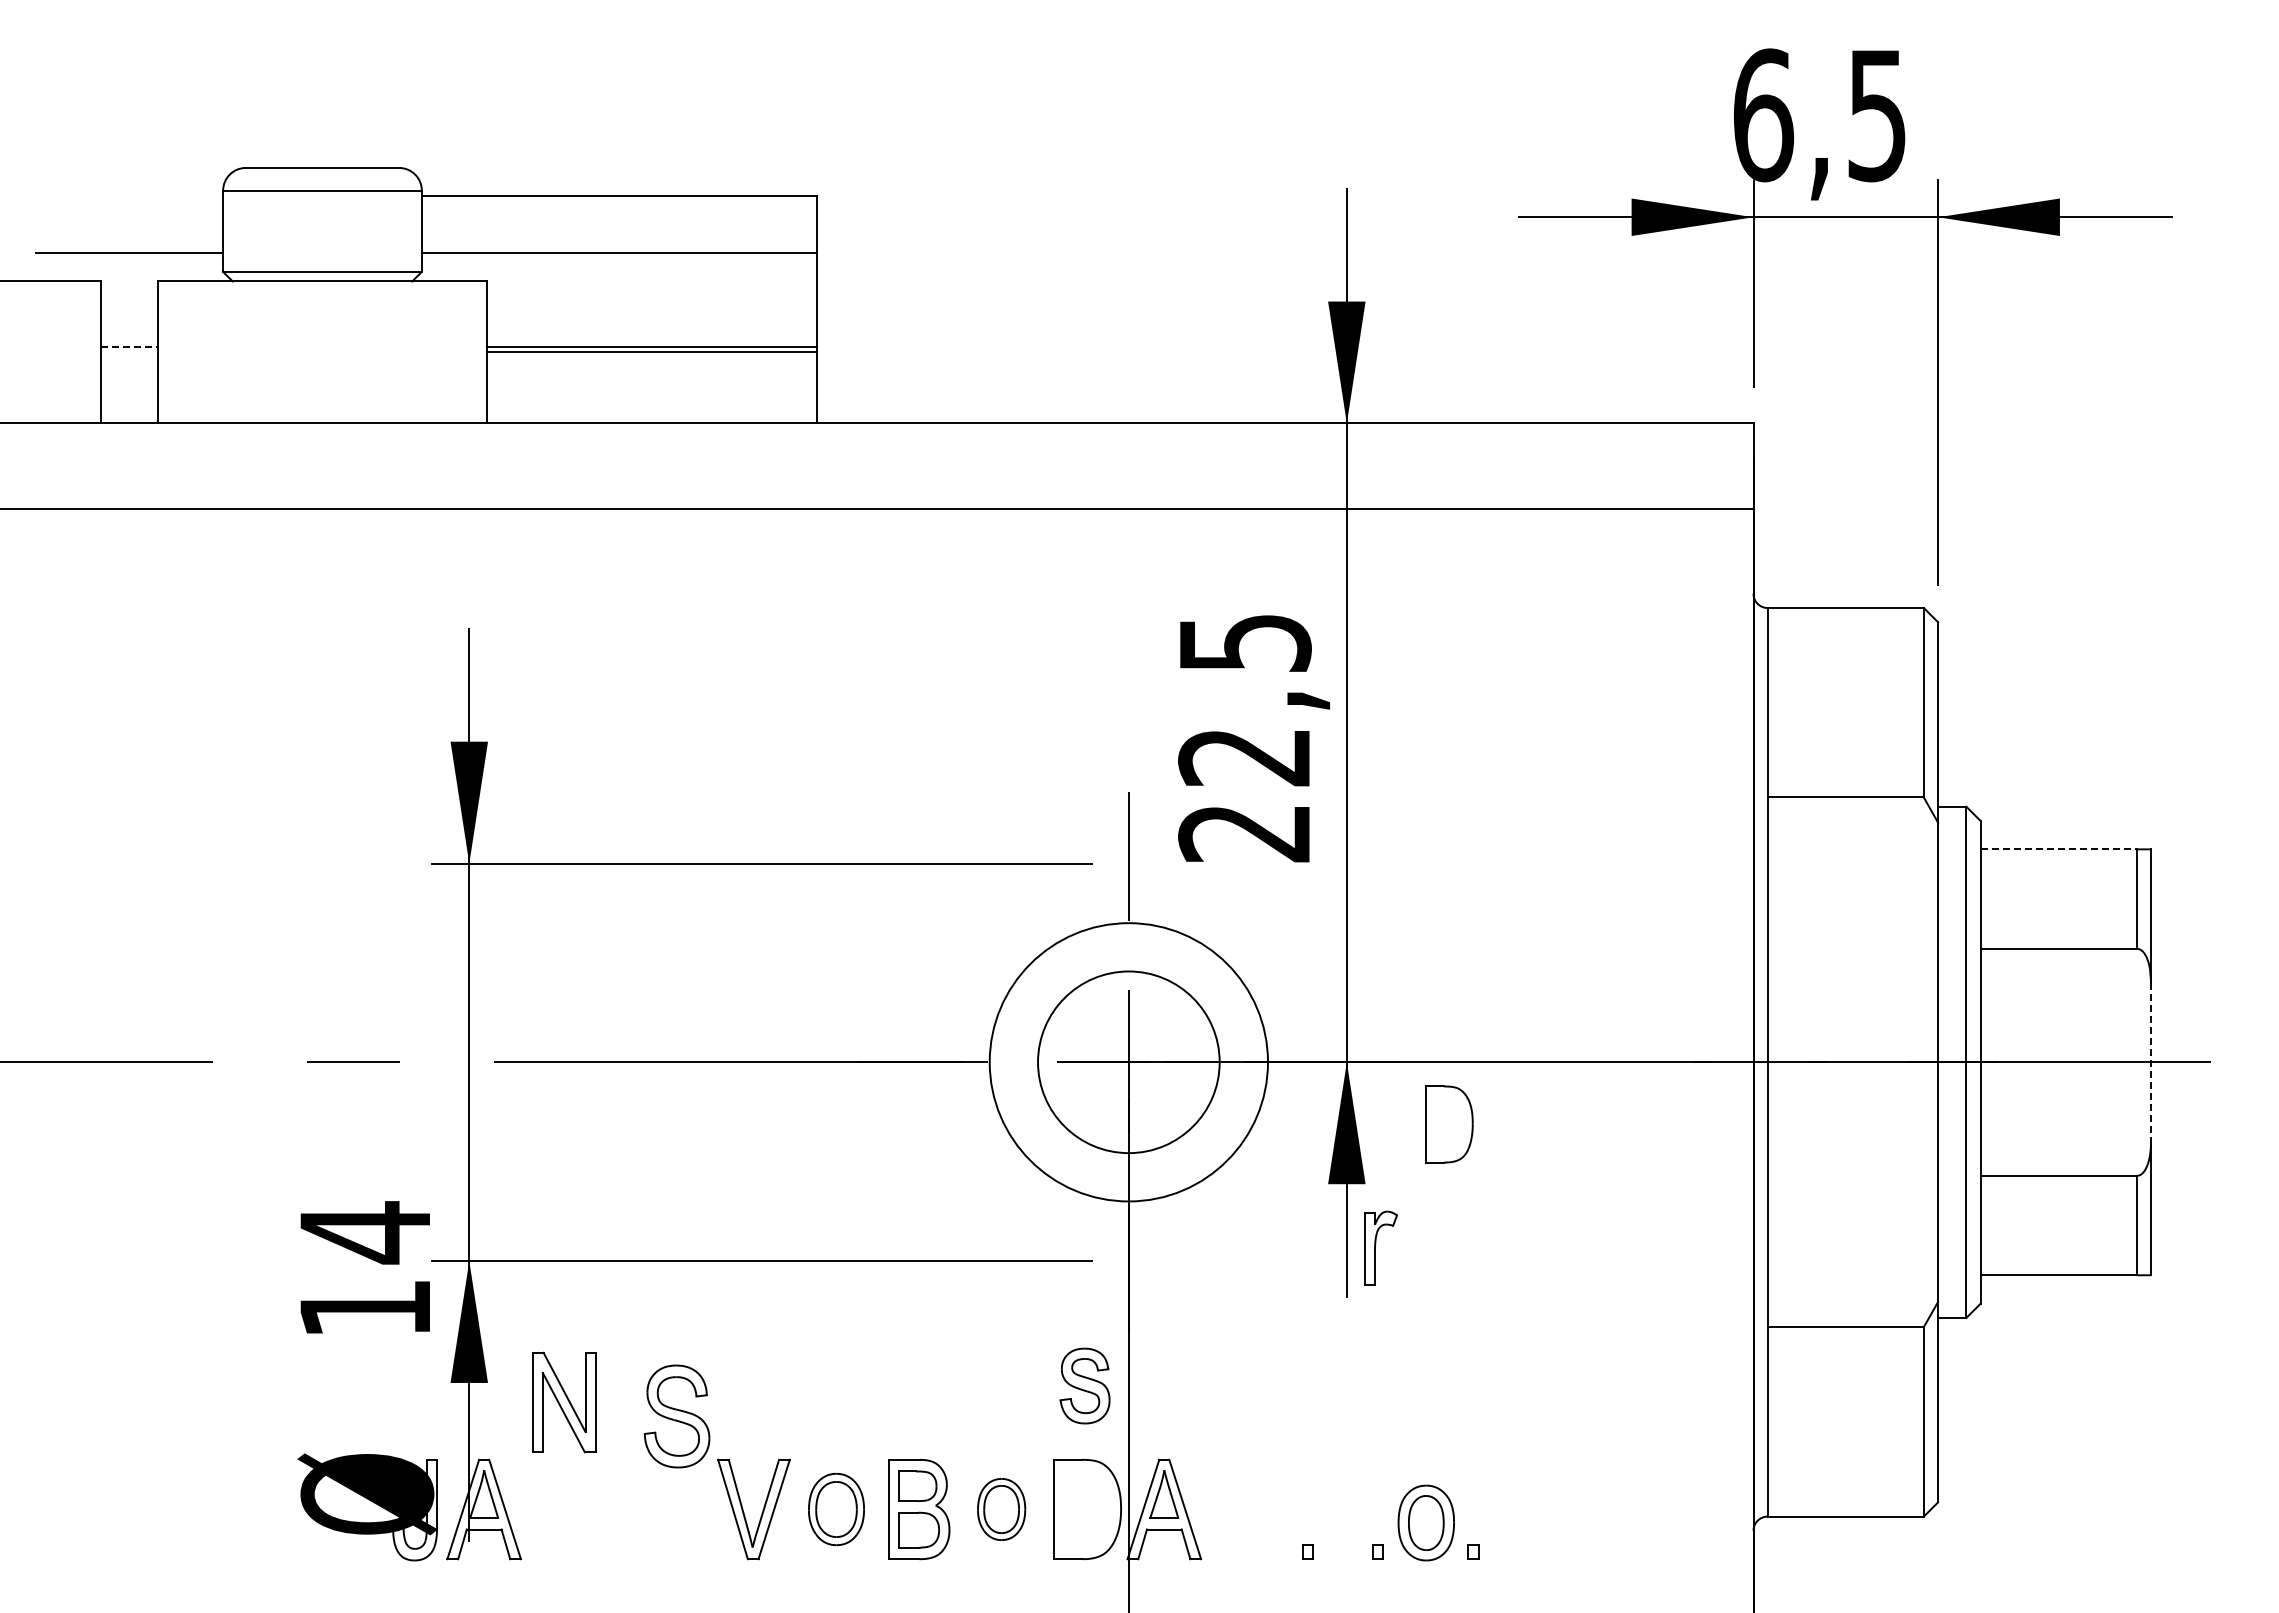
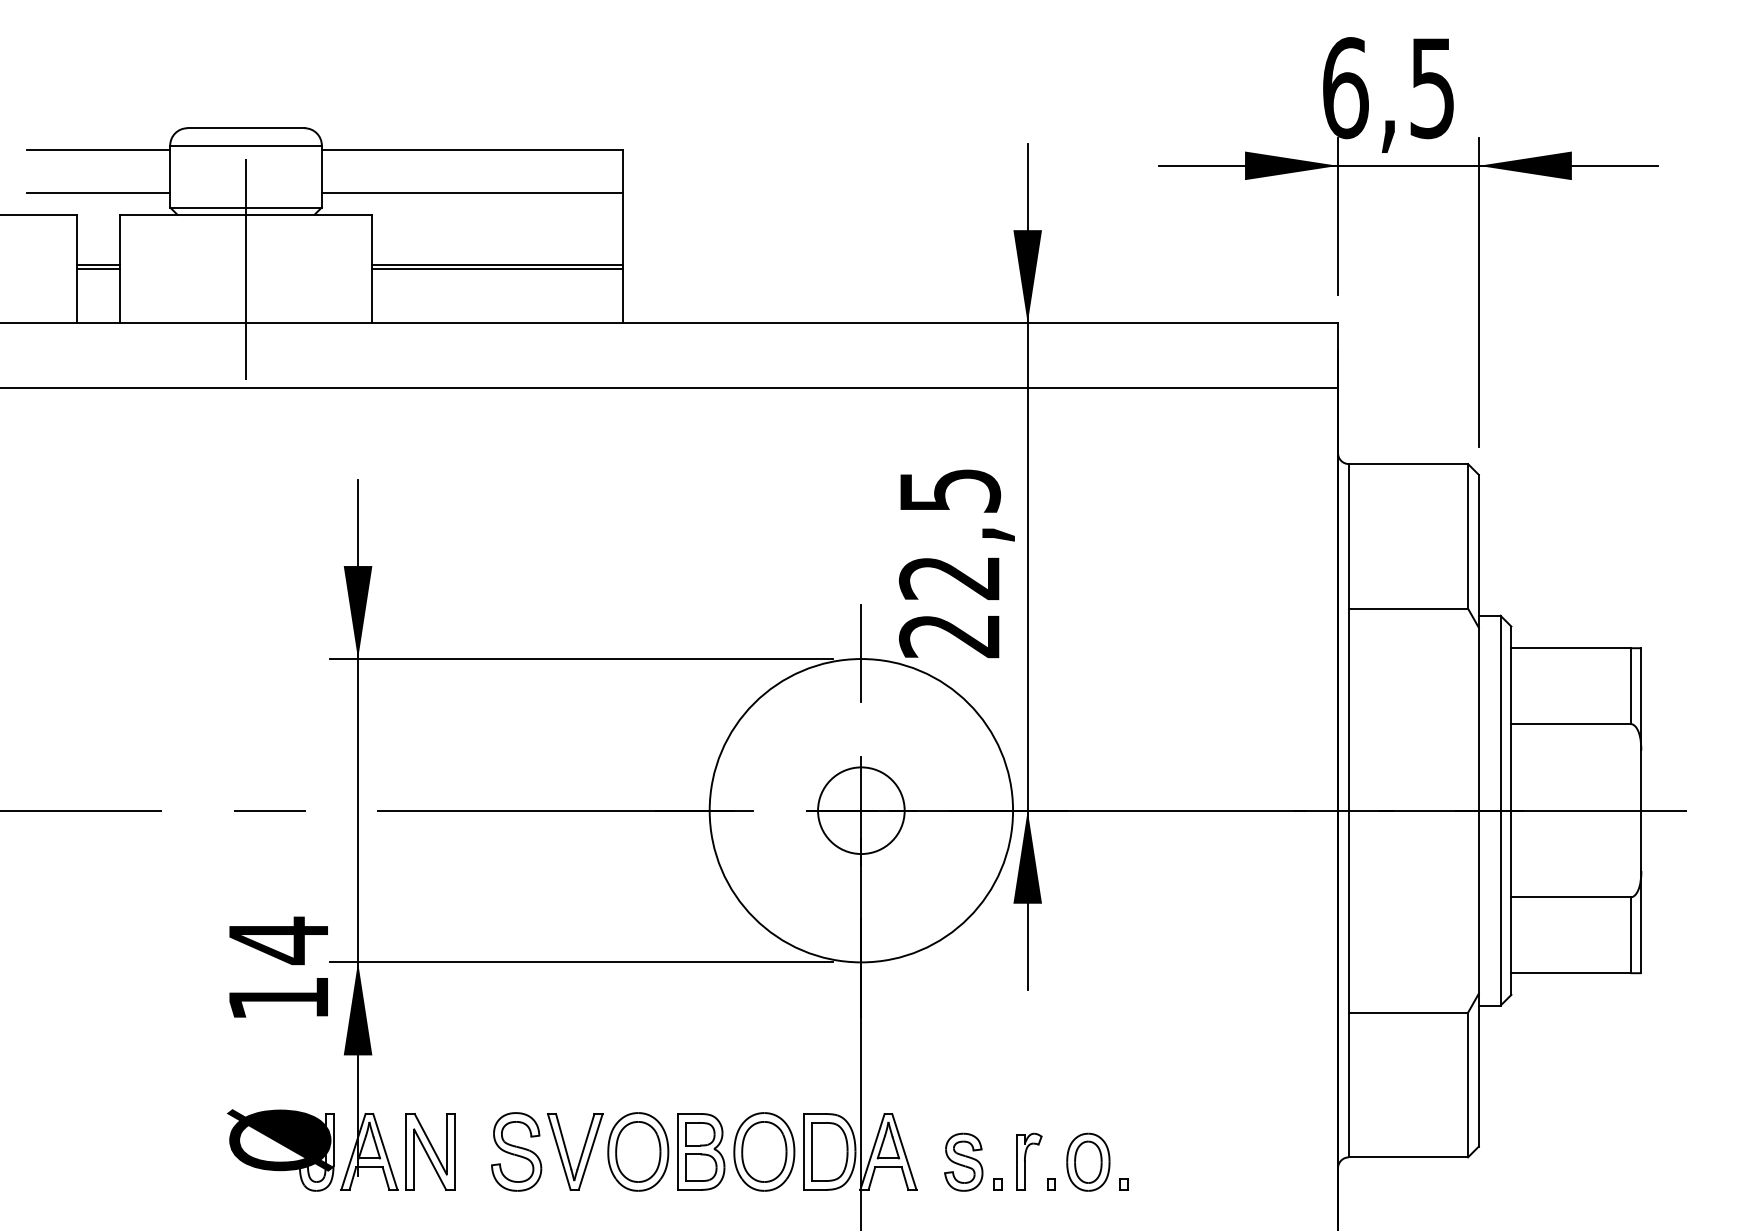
line: (129, 196) -> (98, 150), added
line: (129, 346) -> (98, 264), dashed -> solid
line: (129, 352) -> (98, 269), added
line: (322, 352) -> (246, 269), added
line: (2059, 849) -> (1571, 648), dashed -> solid
circle: (1128, 1062) -> (861, 810), size x0.62
circle: (1128, 1062) -> (861, 810), size x1.43
line: (2150, 1062) -> (1640, 810), dashed -> solid
part: (1449, 1124) -> (829, 1151), moved
part: (1380, 1247) -> (1028, 1161), moved
part: (1084, 1385) -> (963, 1161), moved
part: (564, 1402) -> (430, 1151), moved
part: (676, 1416) -> (516, 1151), moved
part: (836, 1509) -> (638, 1151), size x1.43
part: (1001, 1509) -> (764, 1151), size x1.67

